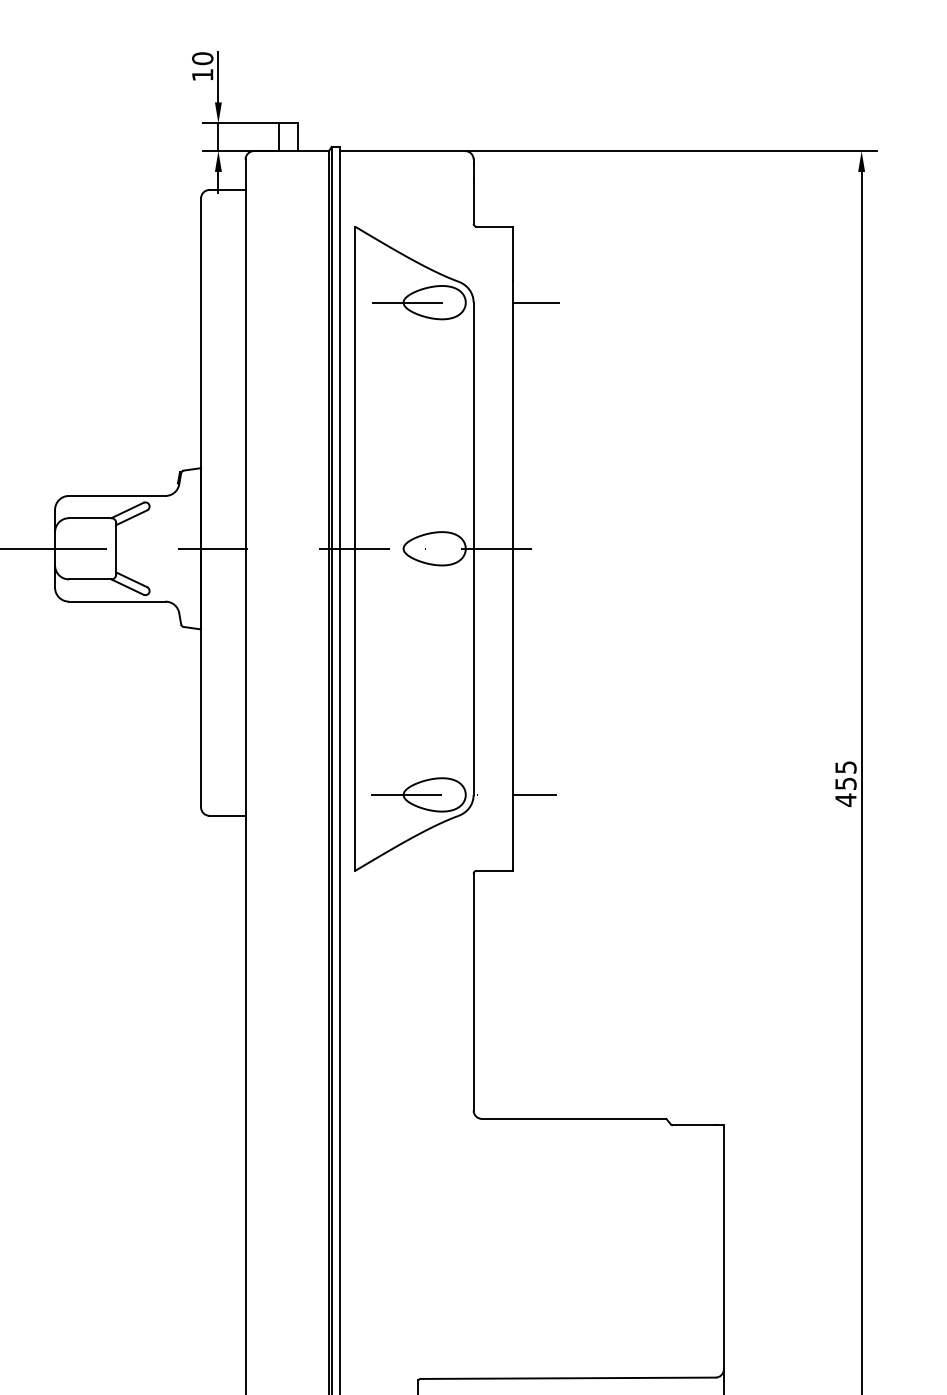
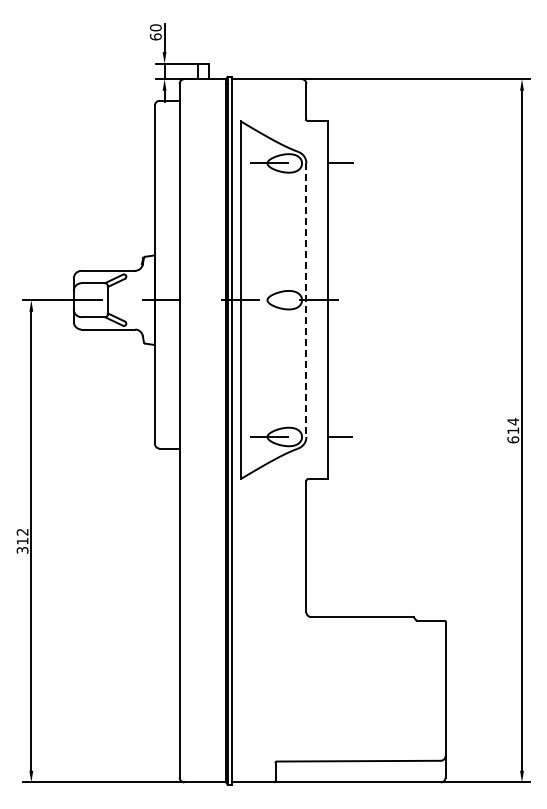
text: (202, 74) -> (155, 36), 10 -> 60
line: (473, 549) -> (306, 300), solid -> dashed
text: (846, 783) -> (513, 430), 455 -> 614

